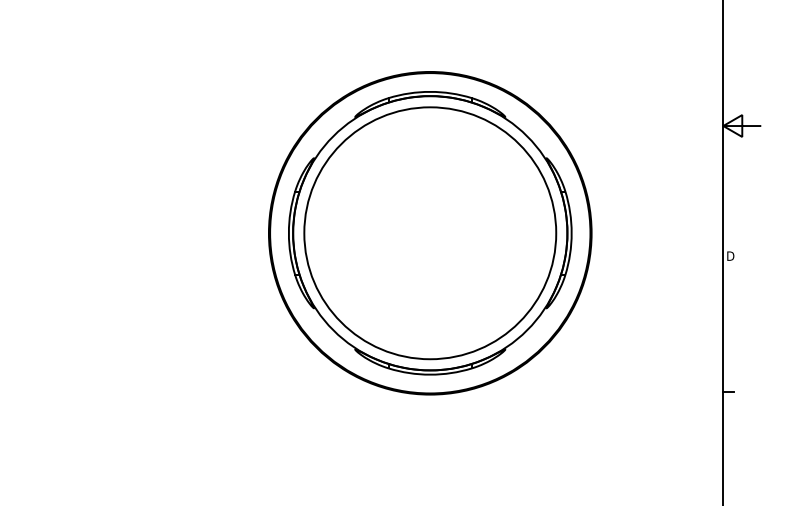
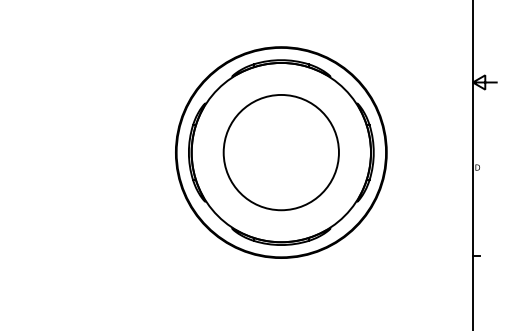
circle: (430, 233) -> (281, 152), size x0.7

